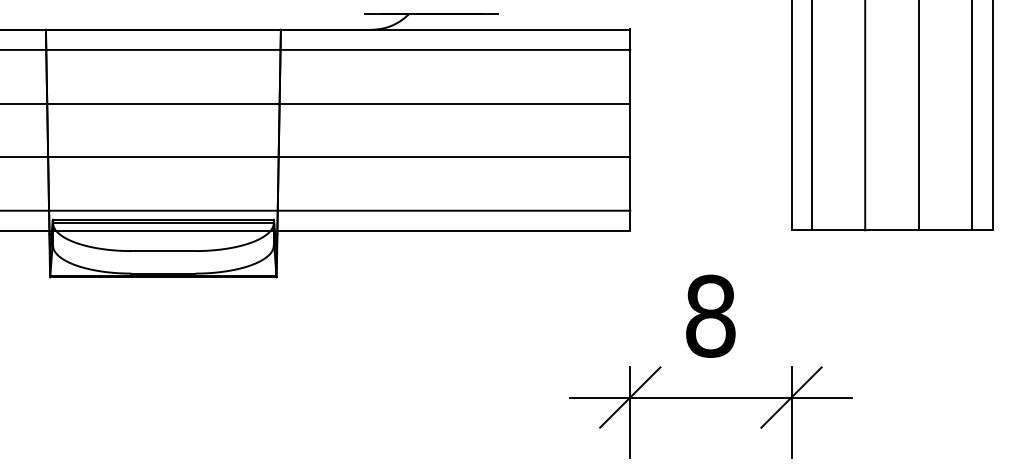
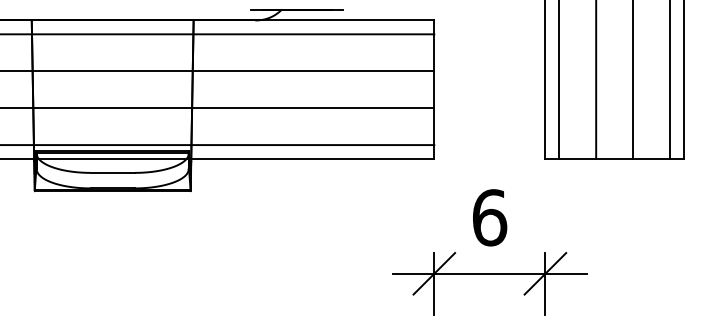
text: (710, 315) -> (489, 217), 8 -> 6

